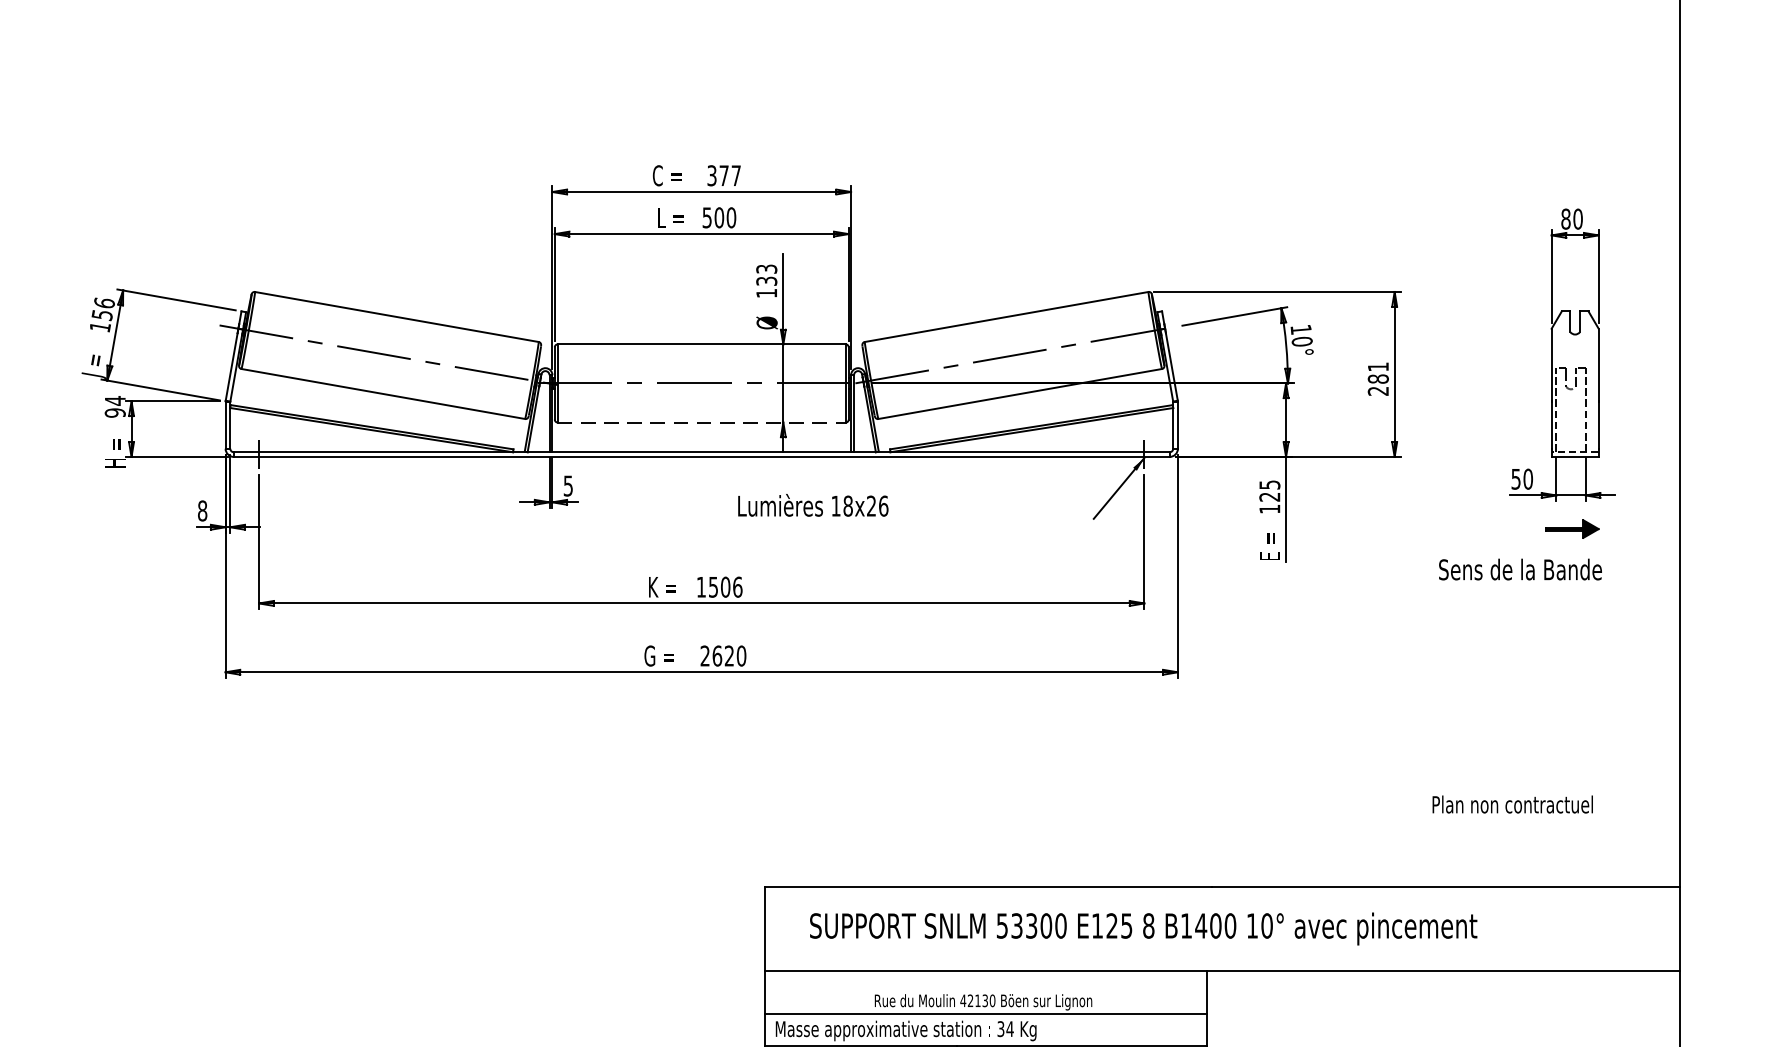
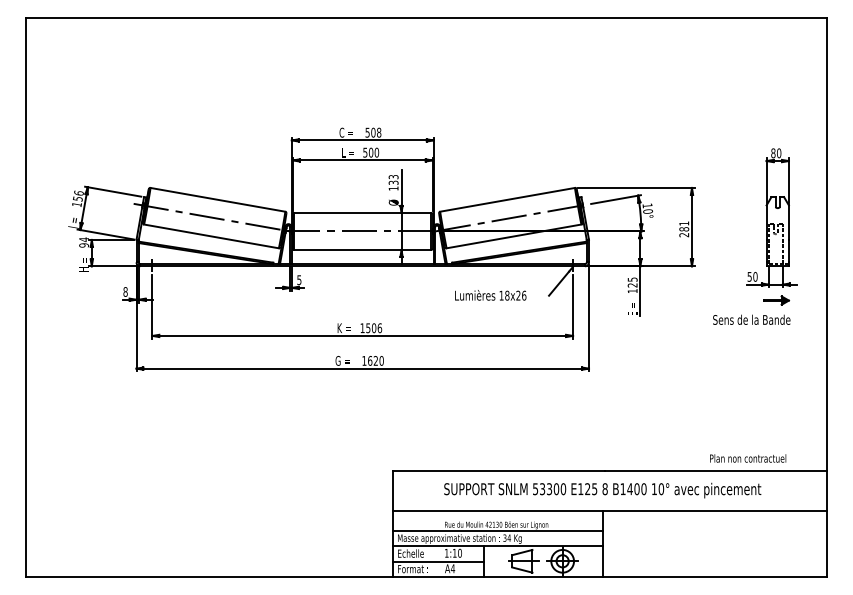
text: (724, 175) -> (373, 132), 377 -> 508
line: (703, 421) -> (363, 249), dashed -> solid
text: (812, 505) -> (490, 295), moved
text: (705, 655) -> (364, 360), 2620 -> 1620
text: (1513, 804) -> (748, 458), moved
text: (1143, 928) -> (602, 490), moved

